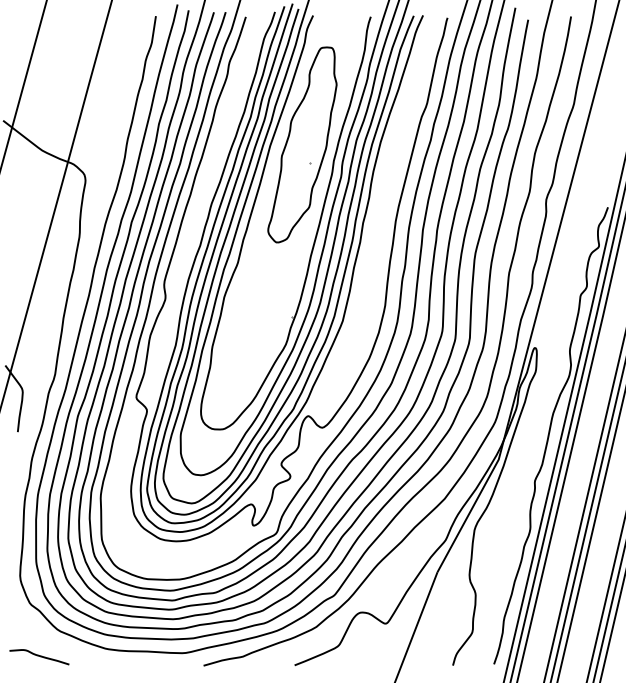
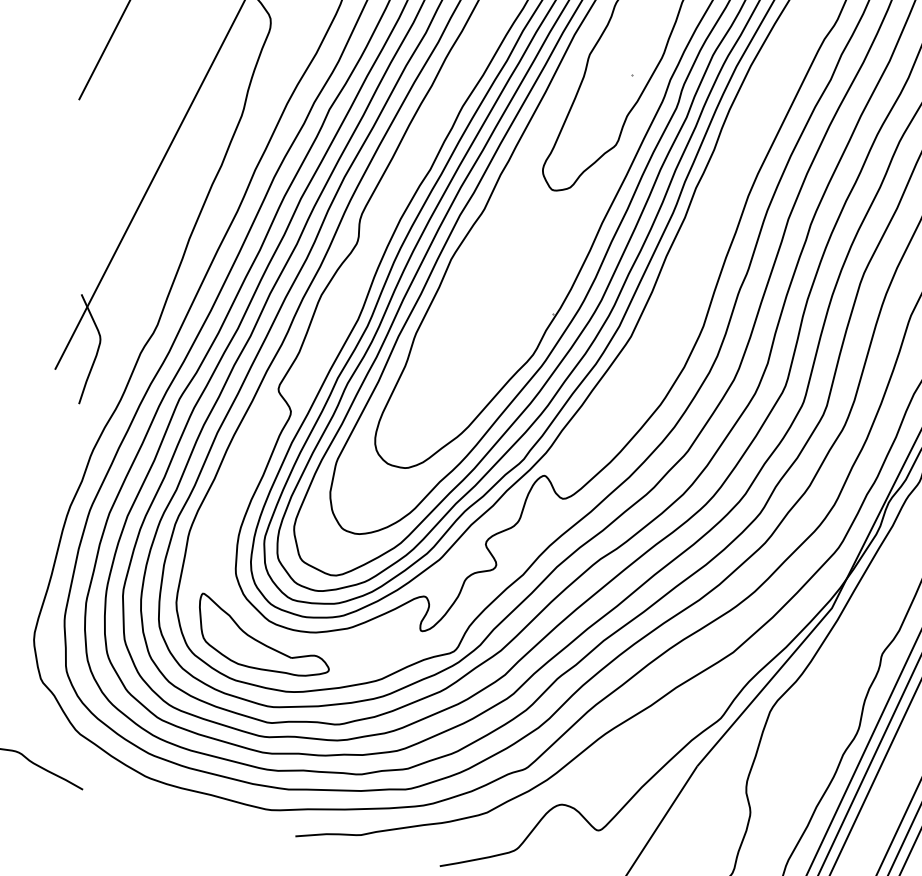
part: (159, 550) -> (264, 638), added

